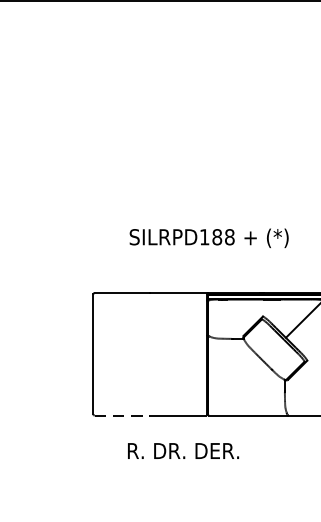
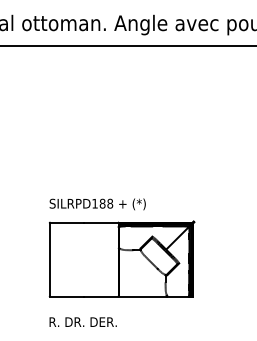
text: (208, 238) -> (97, 204), moved
line: (122, 415) -> (67, 296), dashed -> solid
text: (182, 449) -> (82, 321), moved

